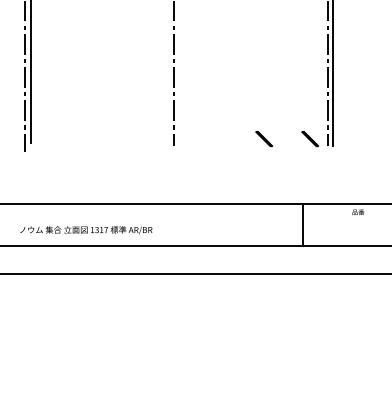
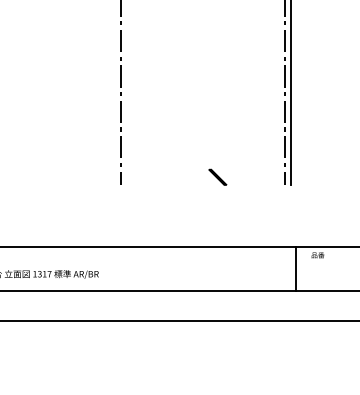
line: (309, 139) -> (266, 177), removed
line: (302, 225) -> (295, 269), moved

